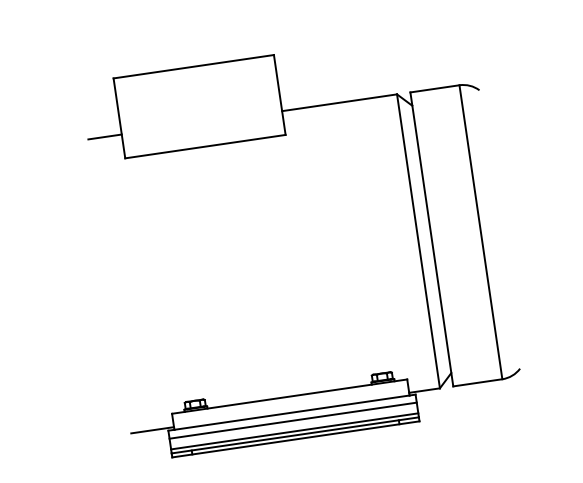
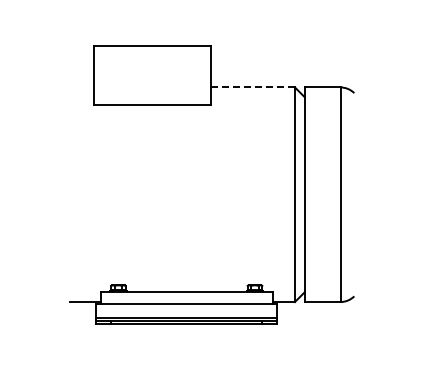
line: (340, 102) -> (253, 87), solid -> dashed
line: (104, 137) -> (81, 87), removed
line: (292, 420) -> (186, 309), removed

